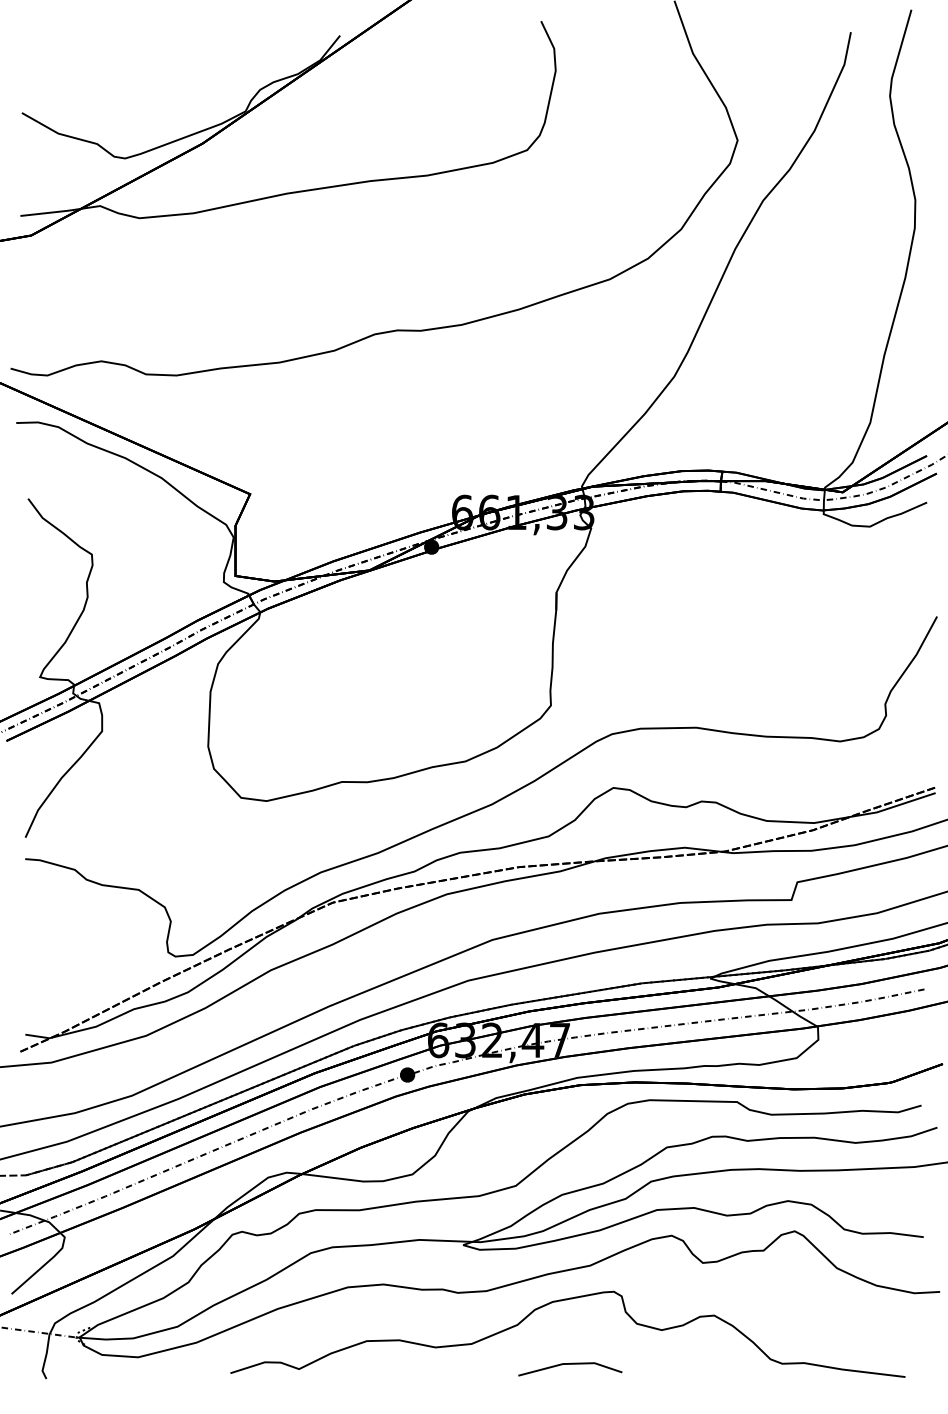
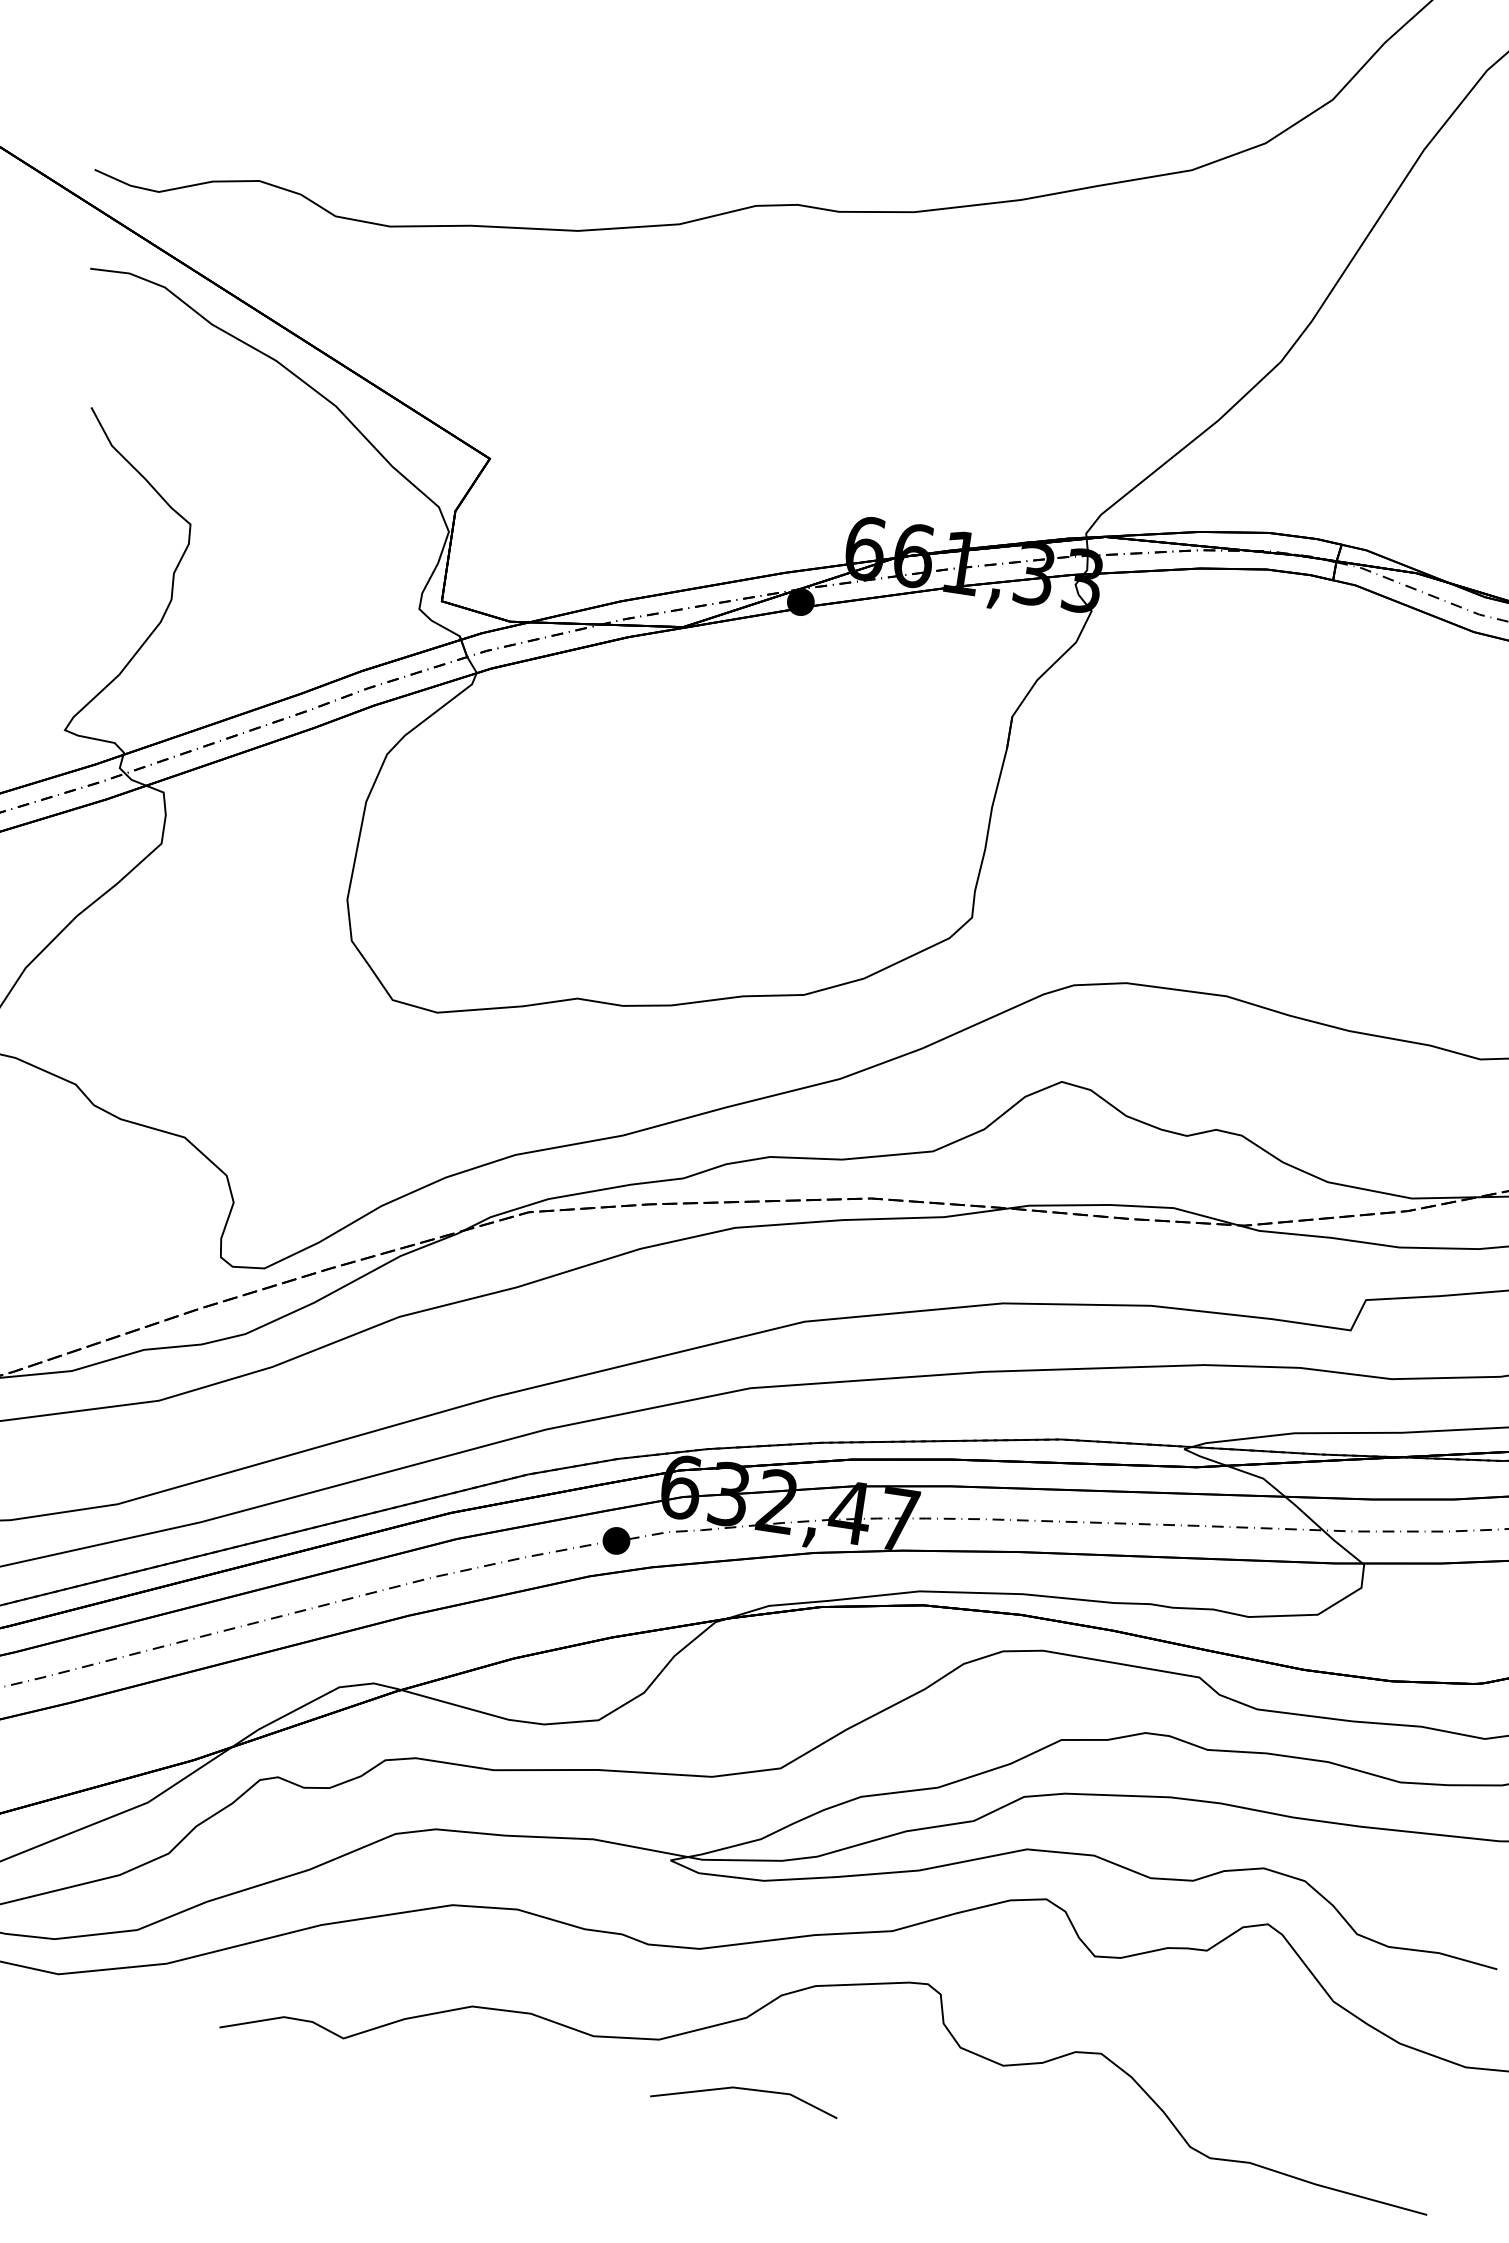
line: (570, 1364) -> (746, 2090), moved

